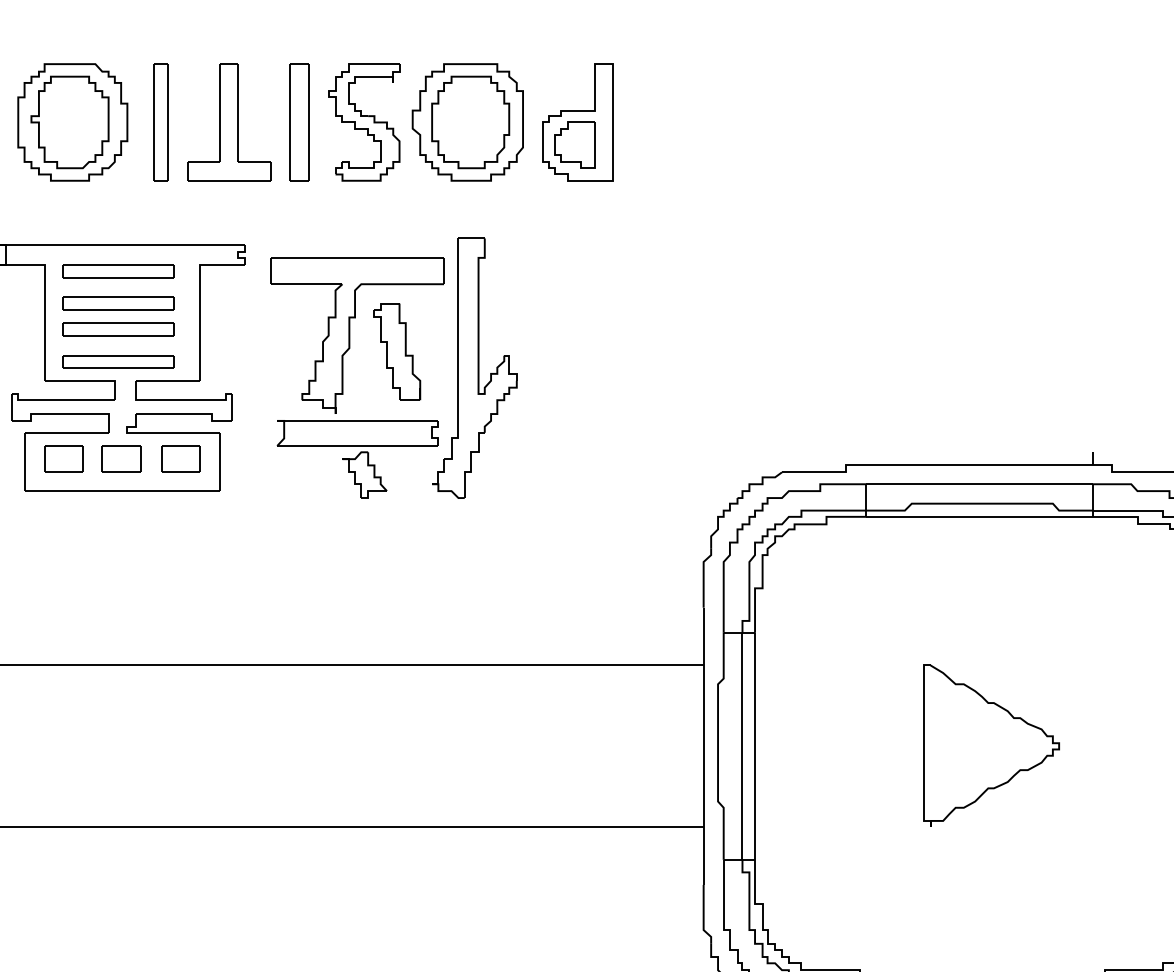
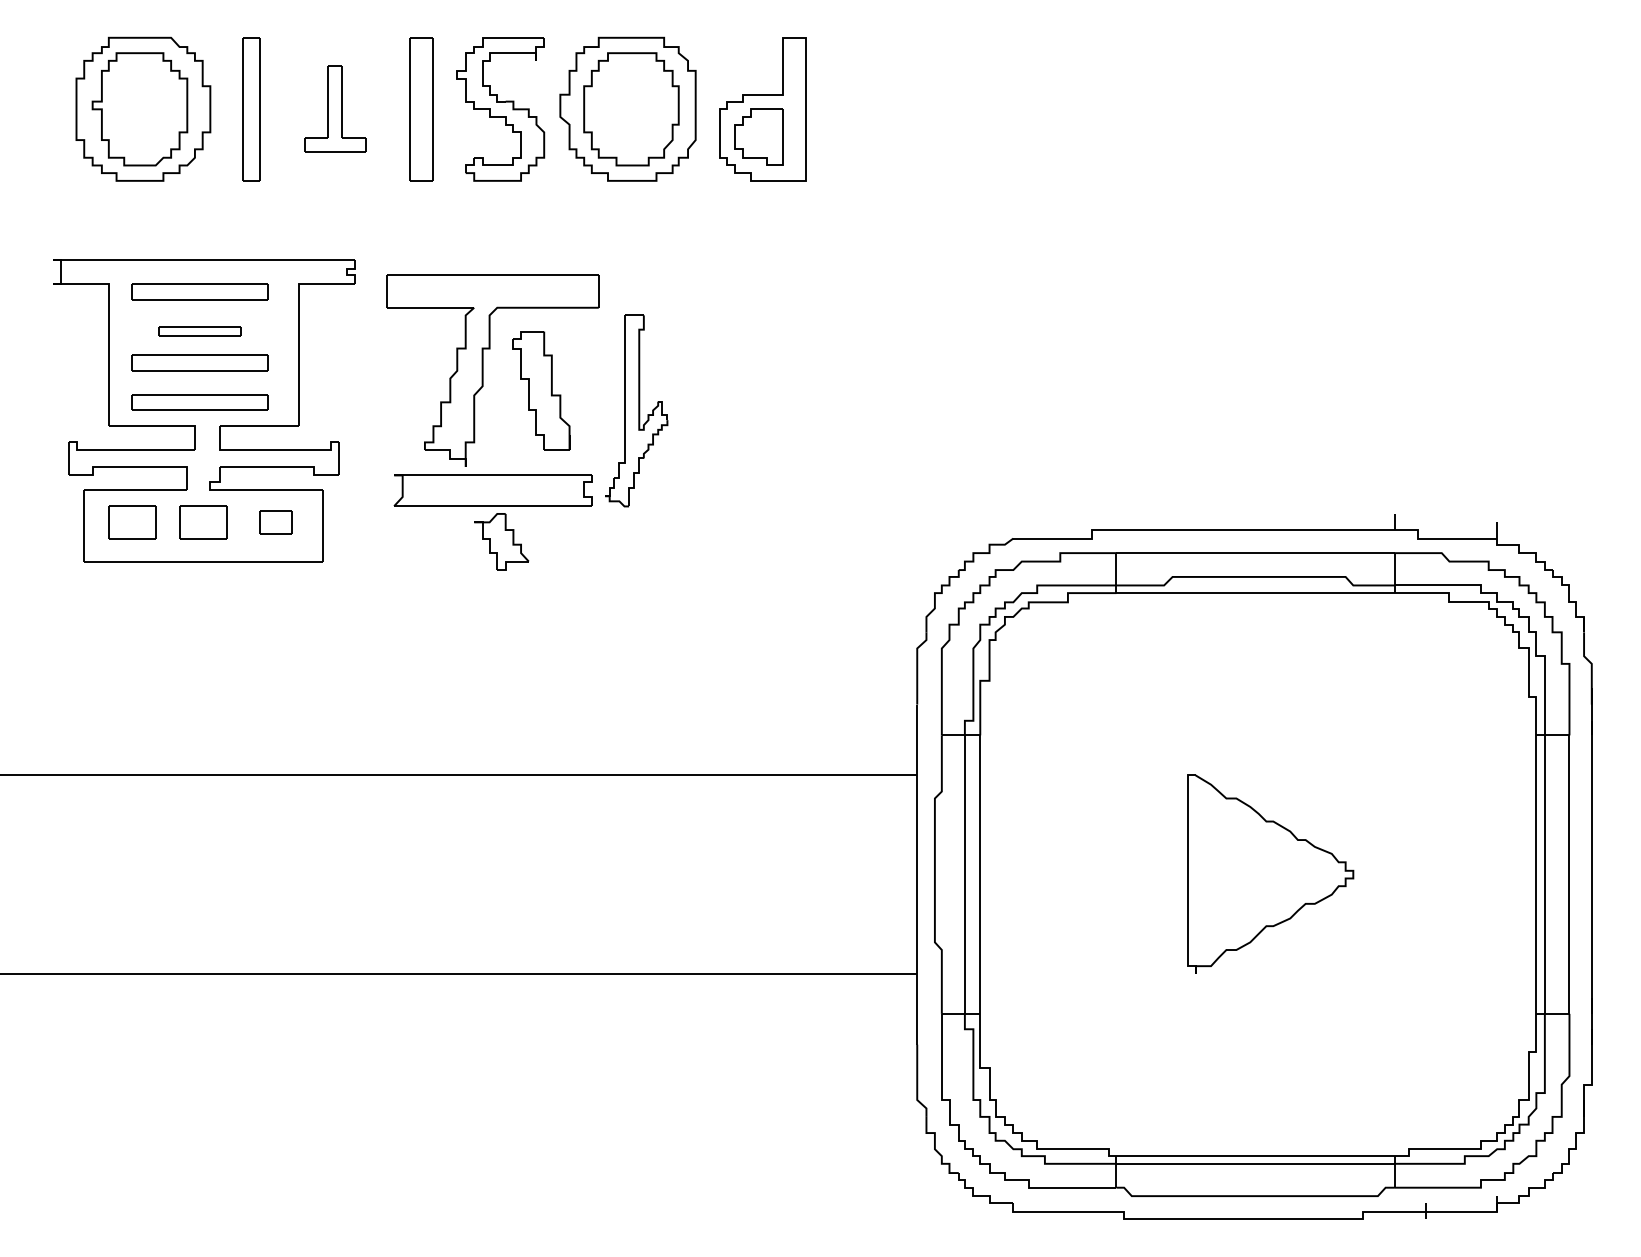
part: (229, 122) -> (335, 109), size x0.6
part: (118, 303) -> (199, 331), size x0.6
part: (474, 367) -> (636, 410), size x0.6
part: (180, 459) -> (275, 522), size x0.7

